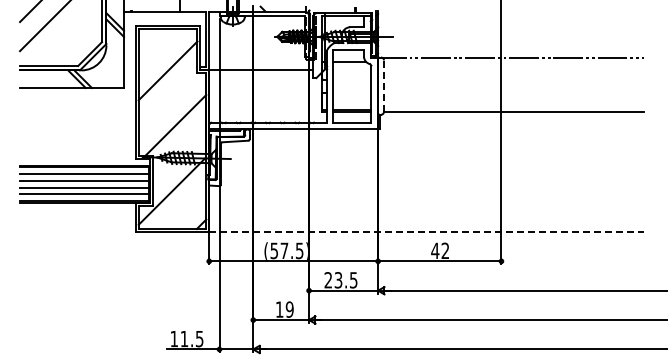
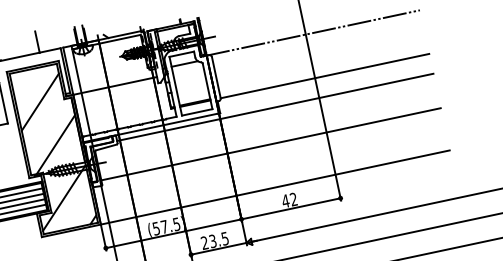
line: (383, 86) -> (216, 78), dashed -> solid
line: (446, 136) -> (275, 107), added
line: (431, 179) -> (270, 144), added
line: (426, 231) -> (275, 187), dashed -> solid

